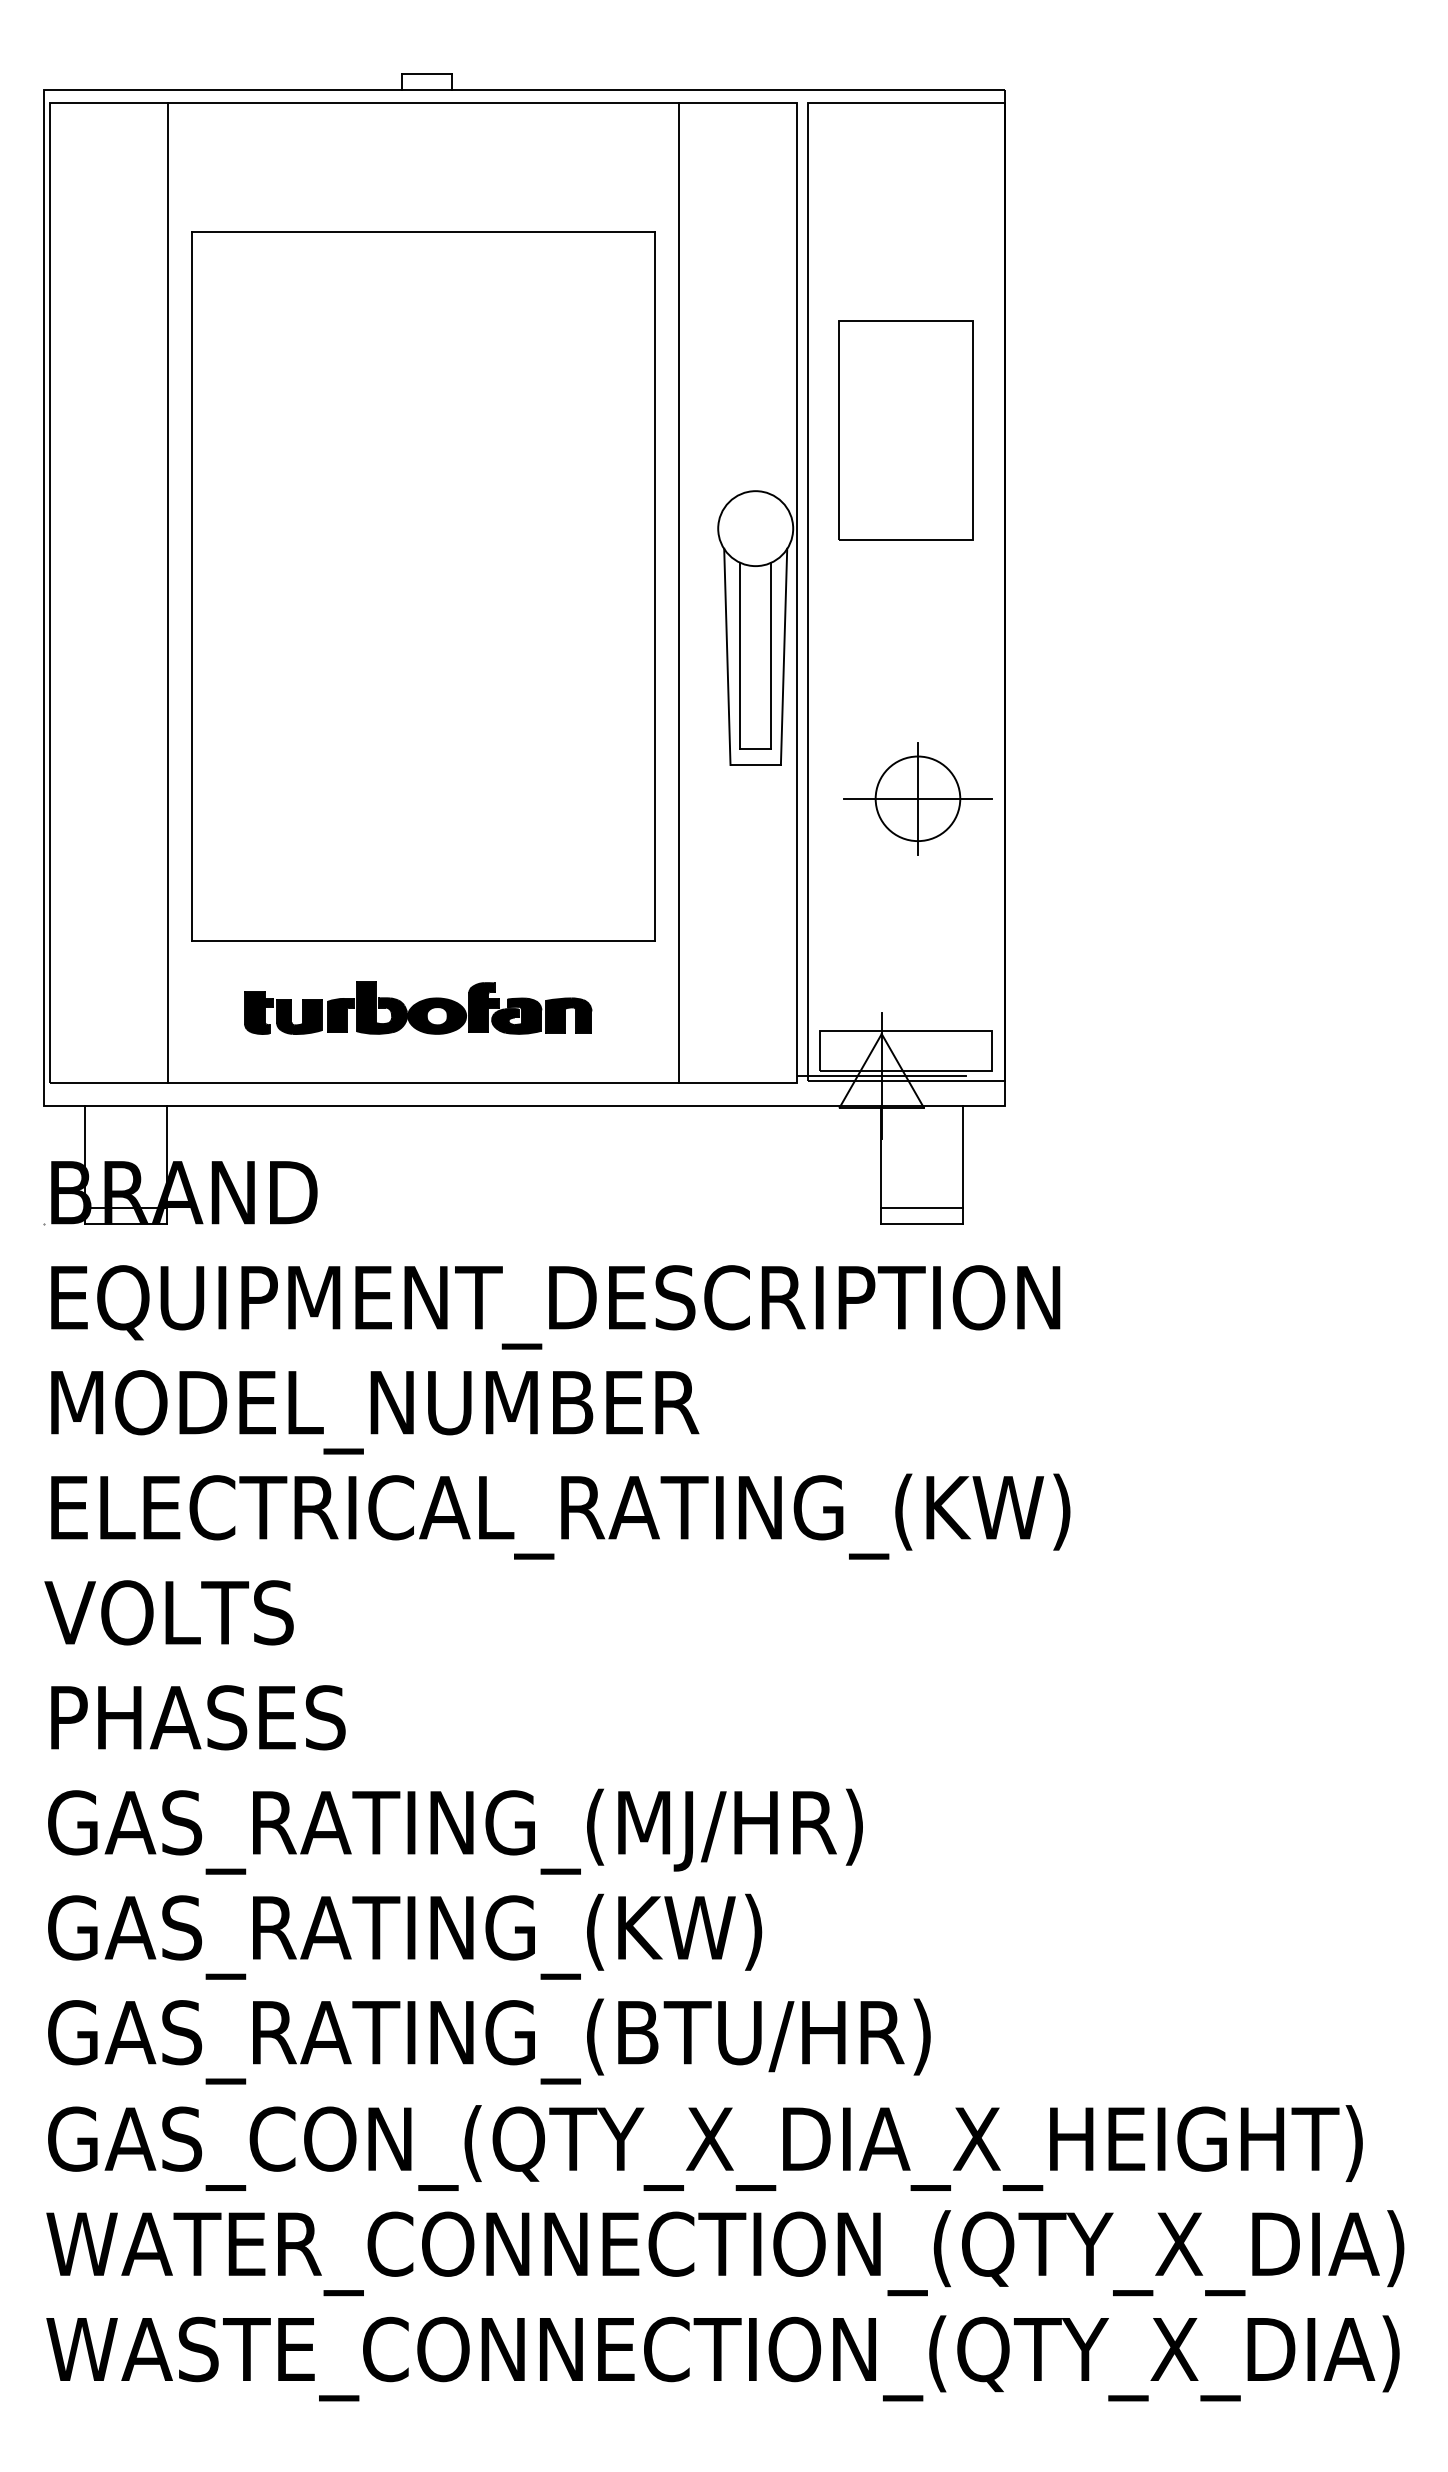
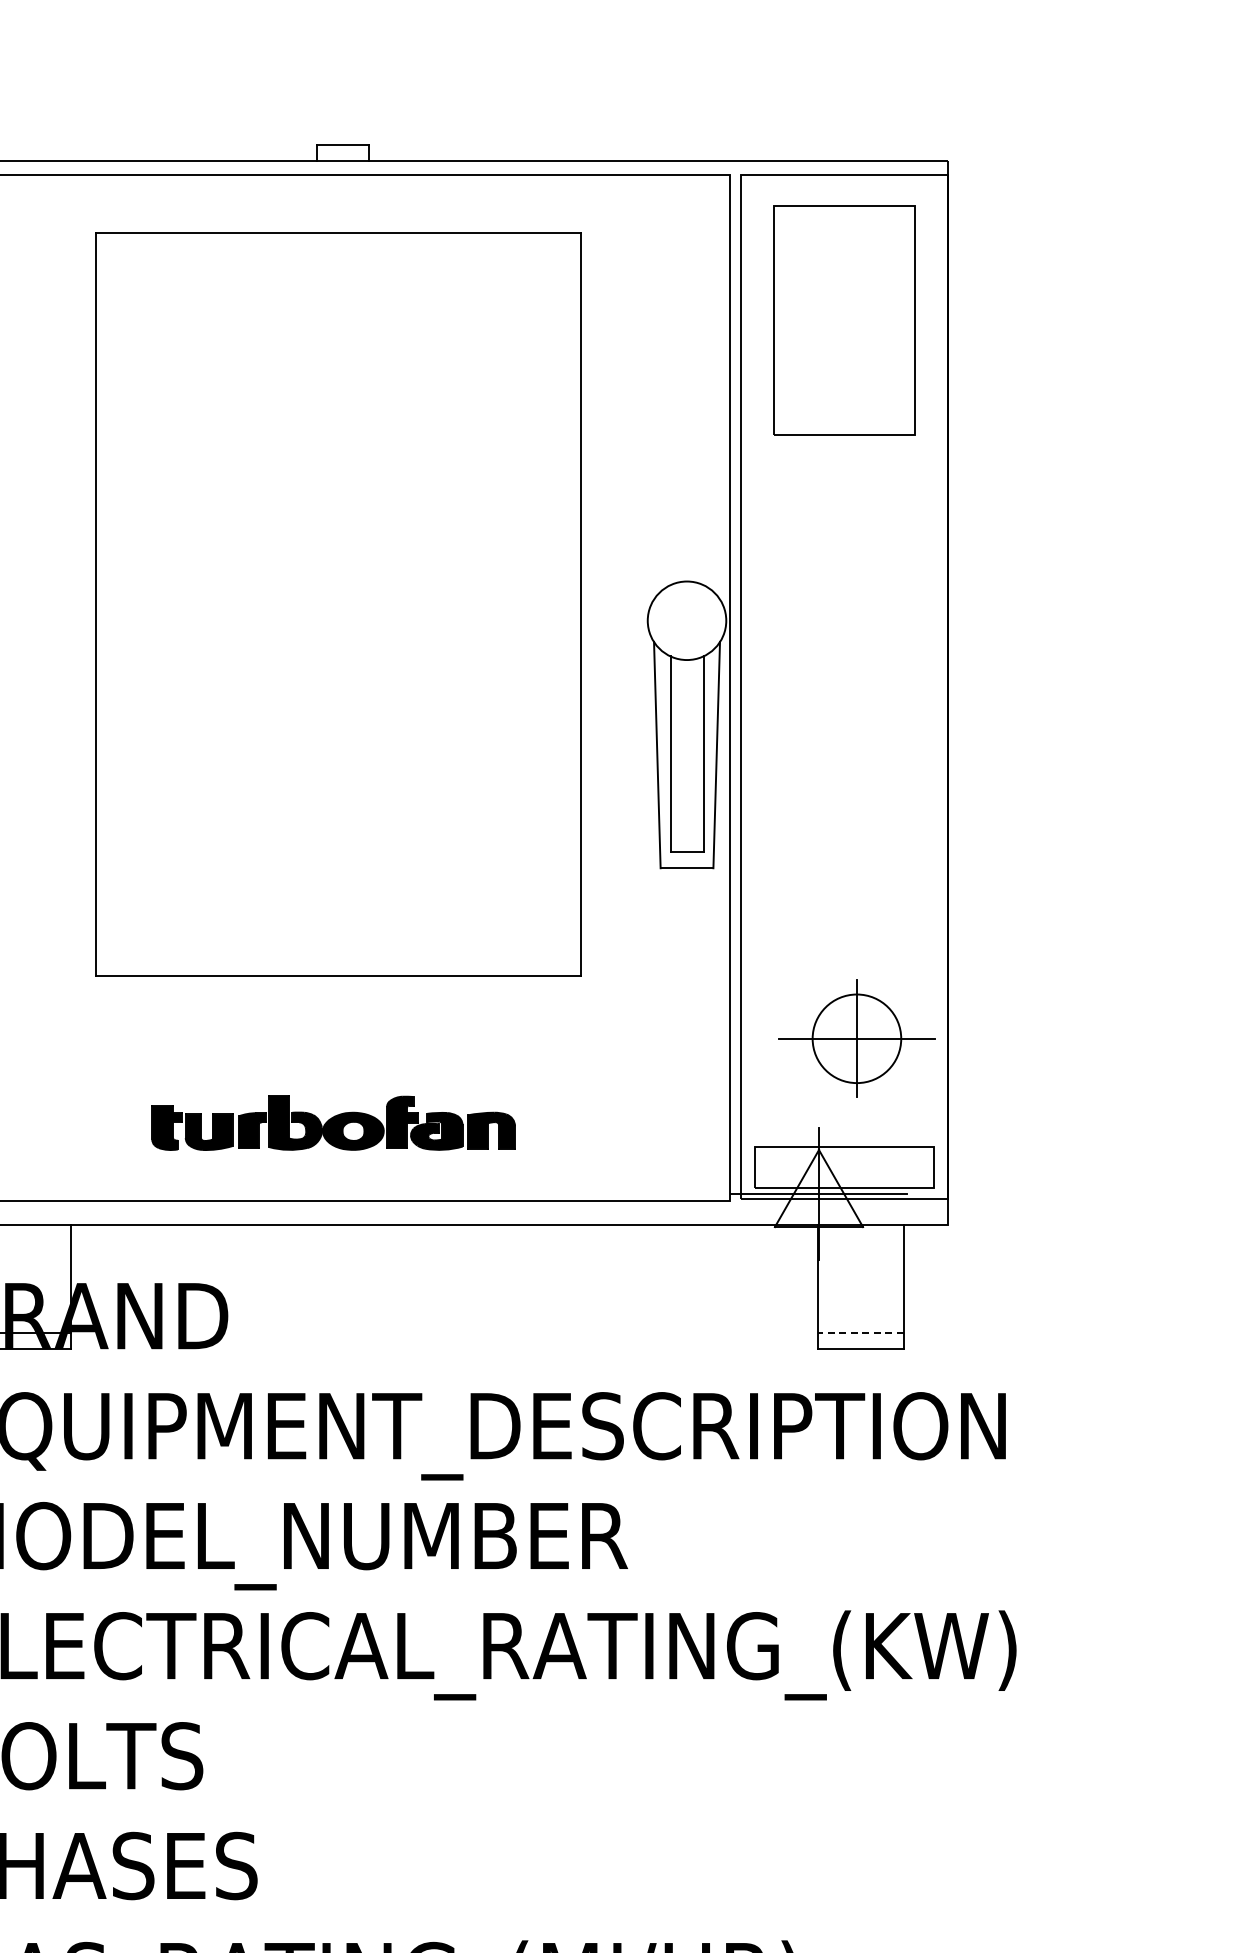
part: (905, 430) -> (843, 320), moved
part: (423, 586) -> (339, 604), moved
line: (168, 592) -> (72, 687), removed
line: (678, 592) -> (606, 687), removed
part: (917, 798) -> (856, 1038), moved
line: (921, 1208) -> (860, 1332), solid -> dashed

